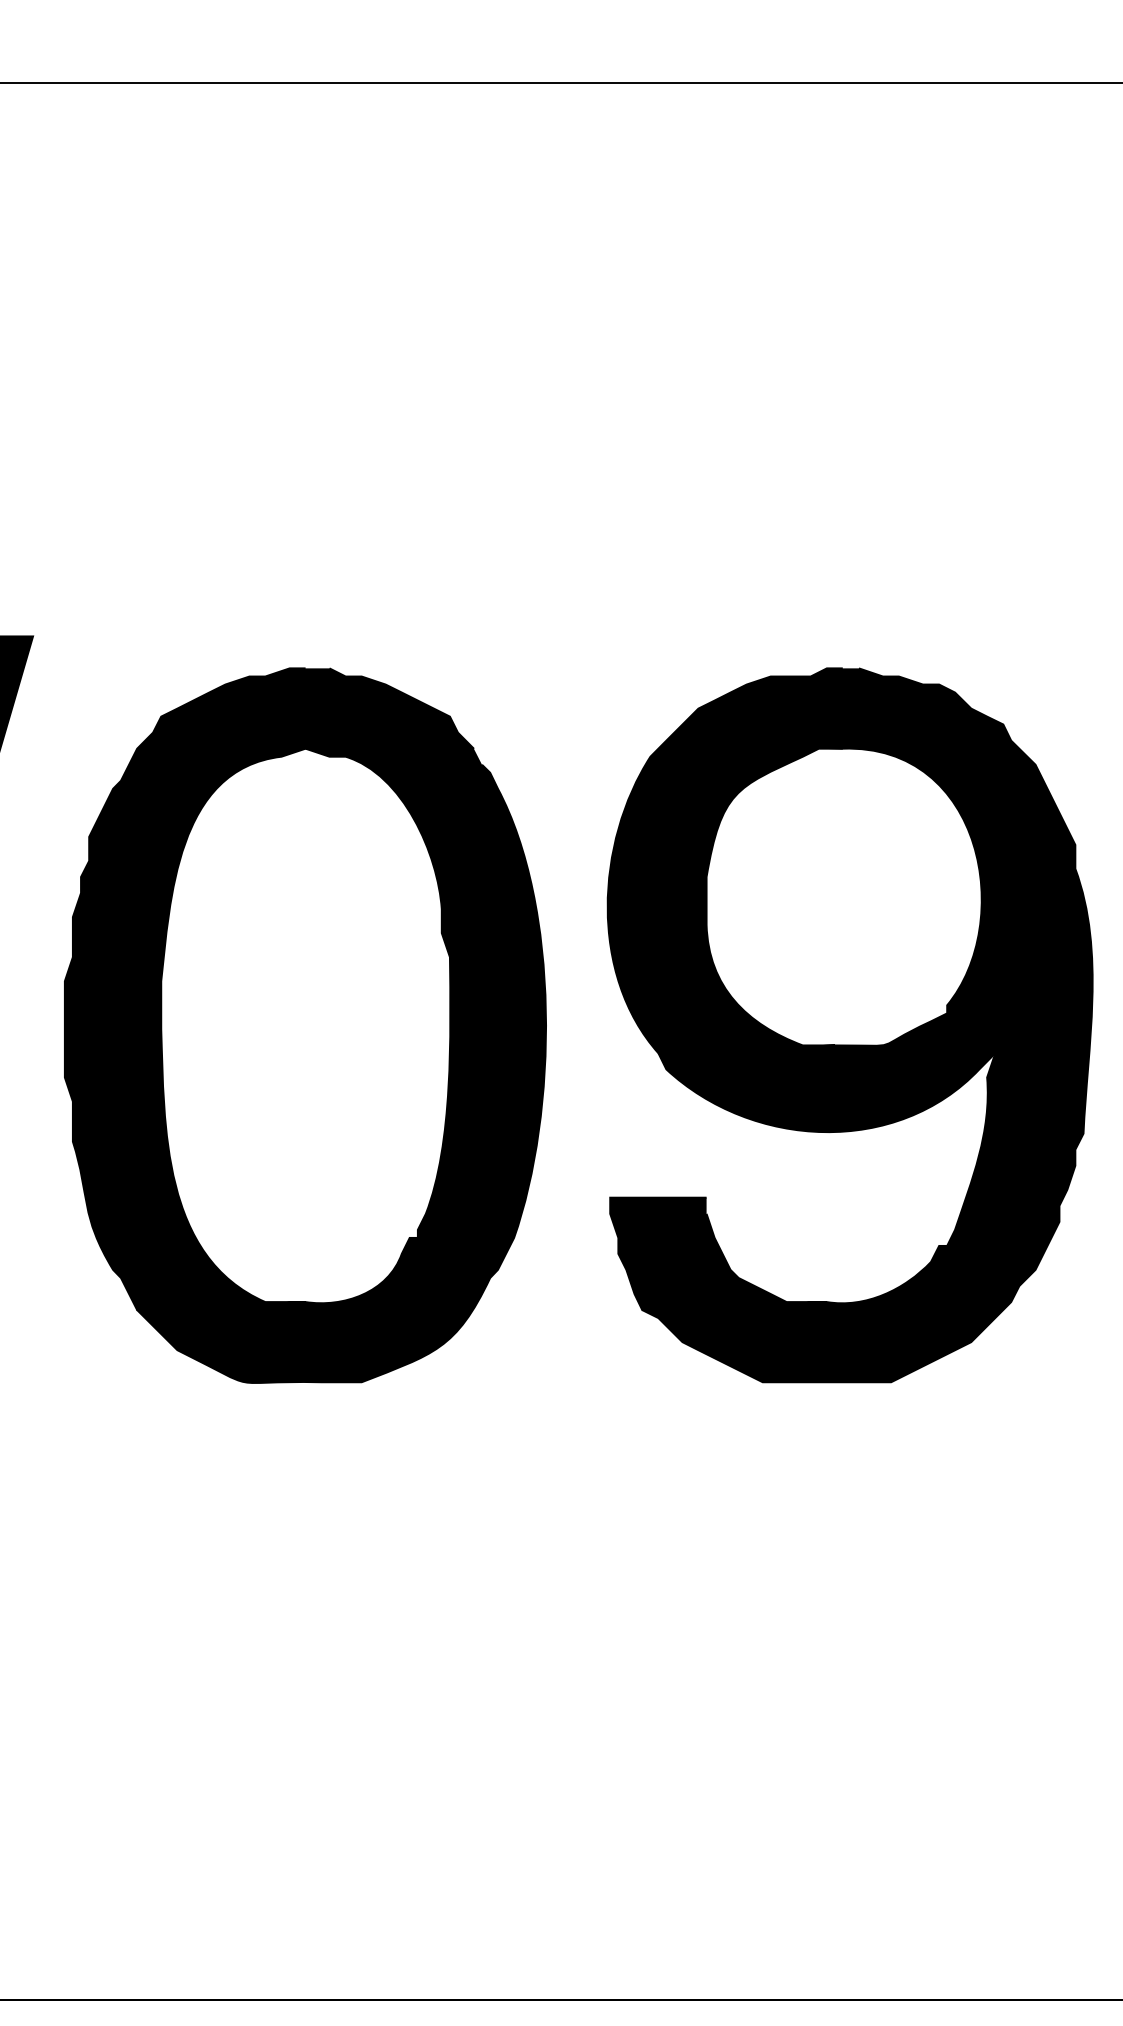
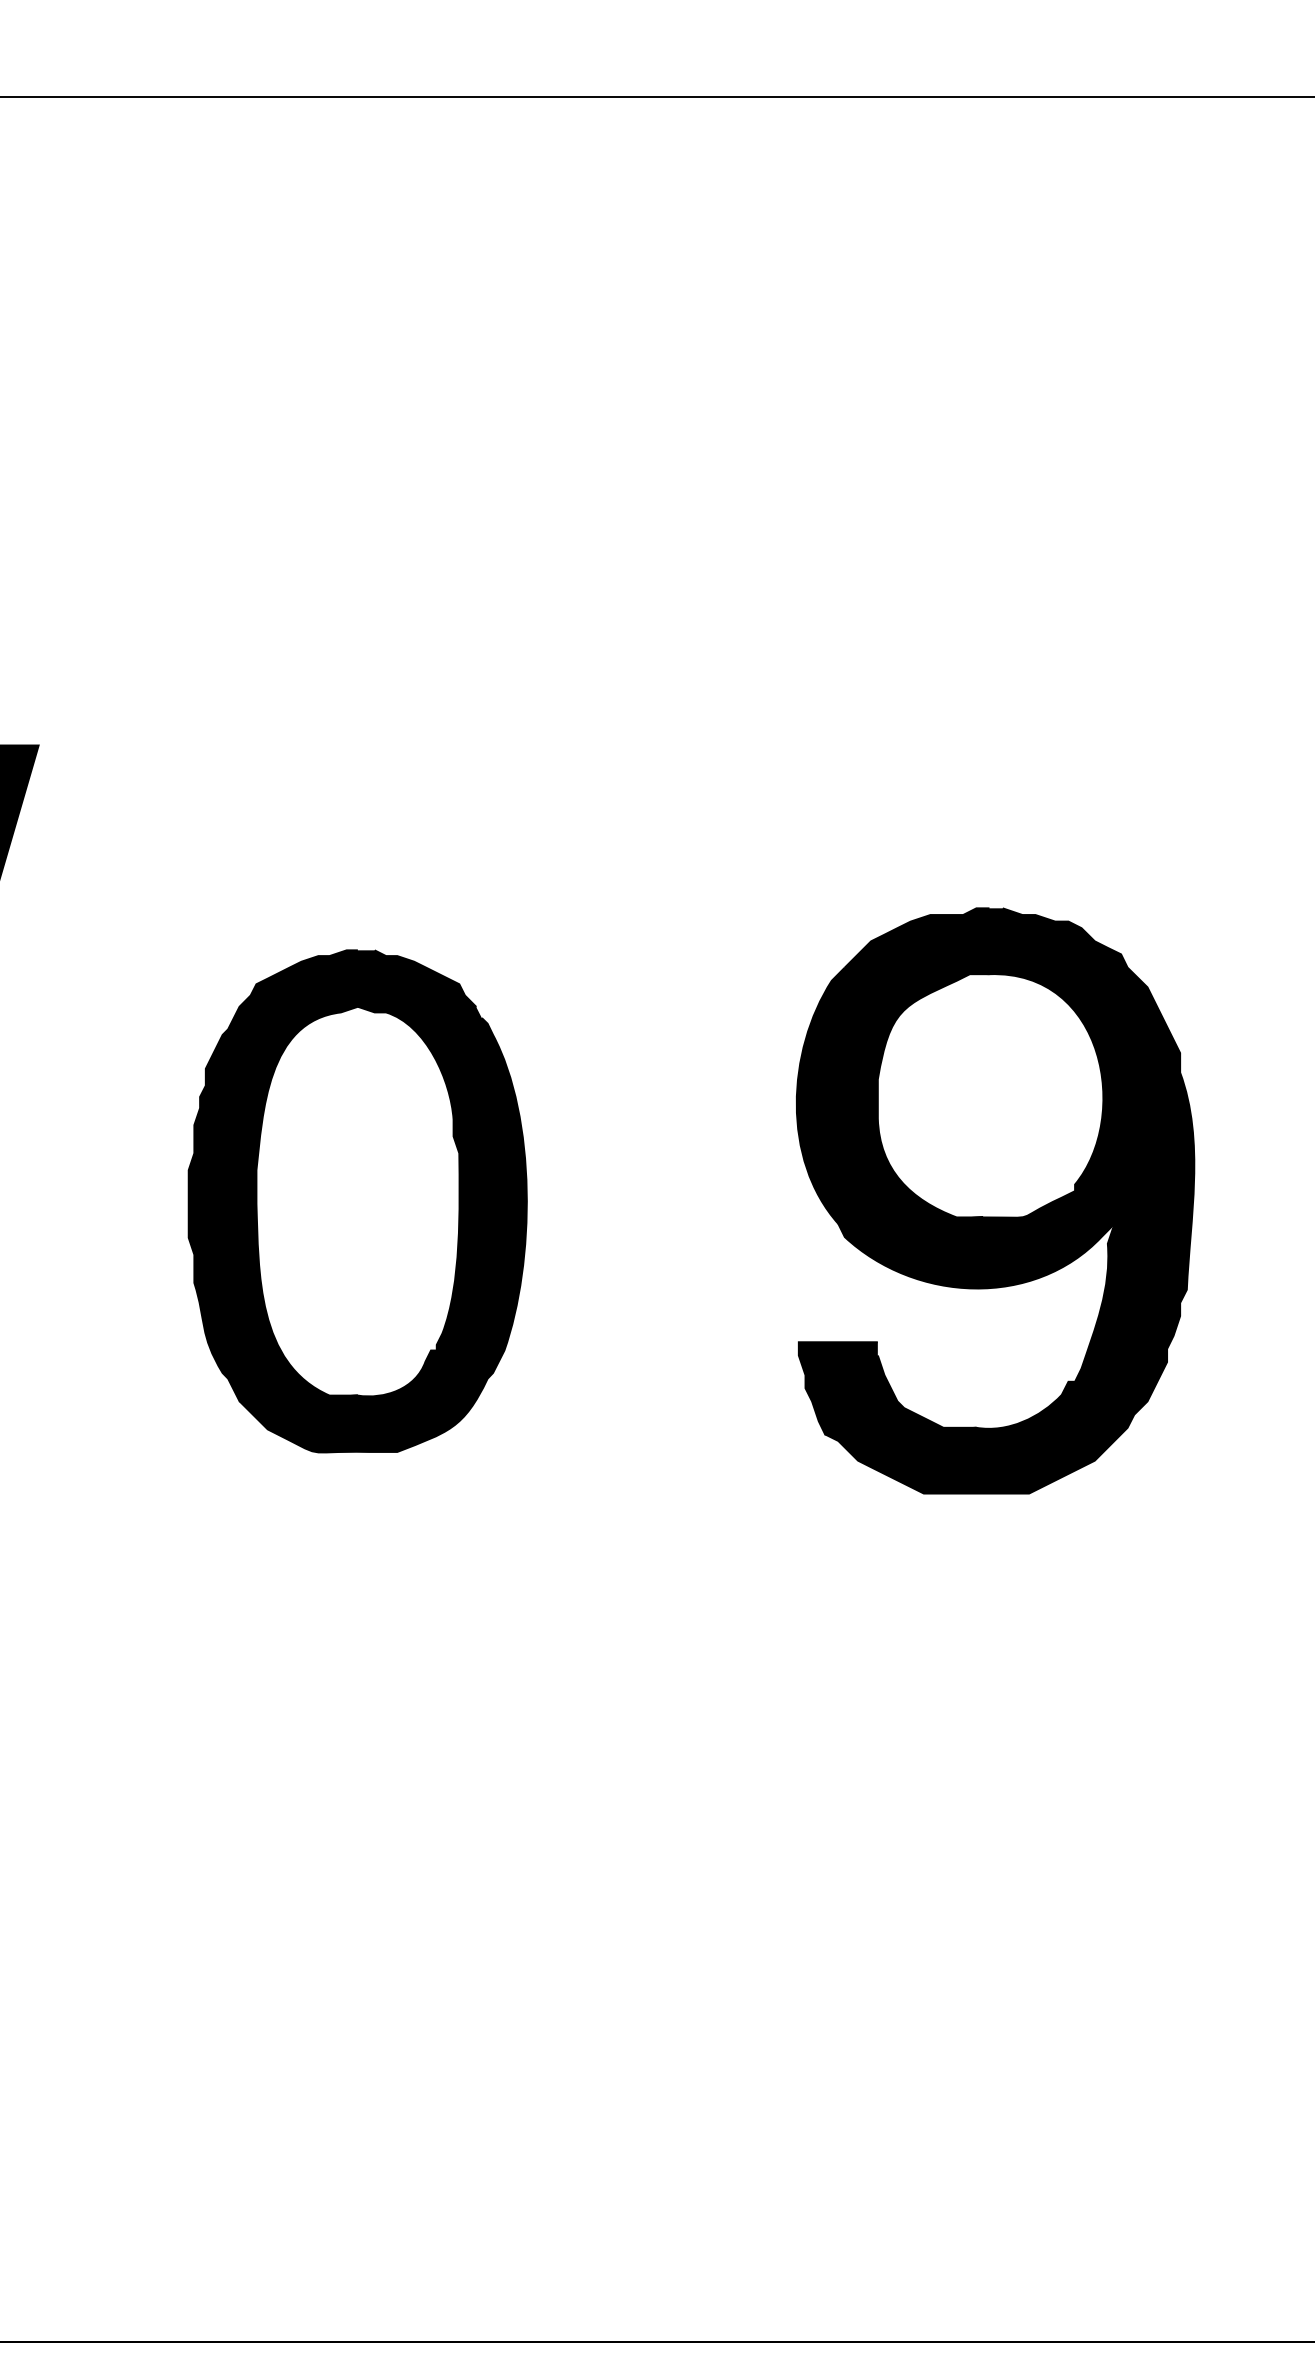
part: (850, 1024) -> (995, 1200), size x0.7
part: (305, 1025) -> (357, 1201), size x0.6

